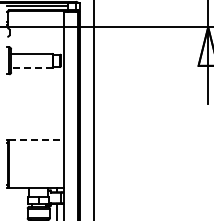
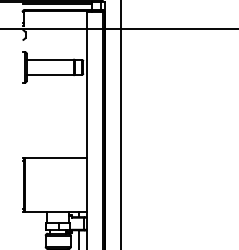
line: (31, 67) -> (50, 74), dashed -> solid
line: (37, 140) -> (56, 158), dashed -> solid

